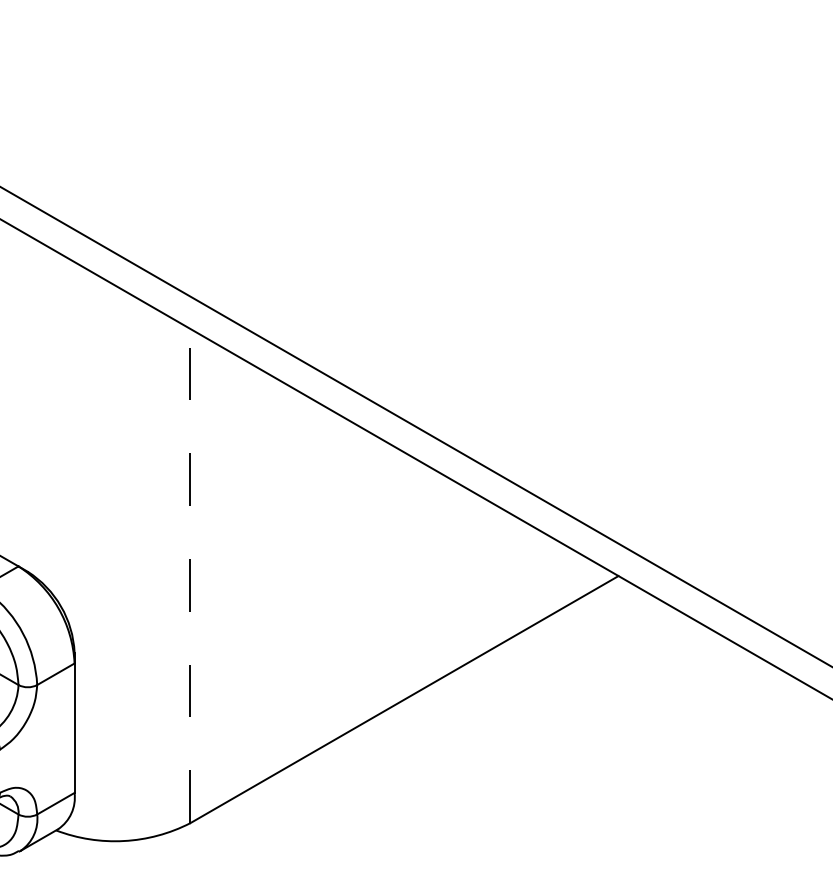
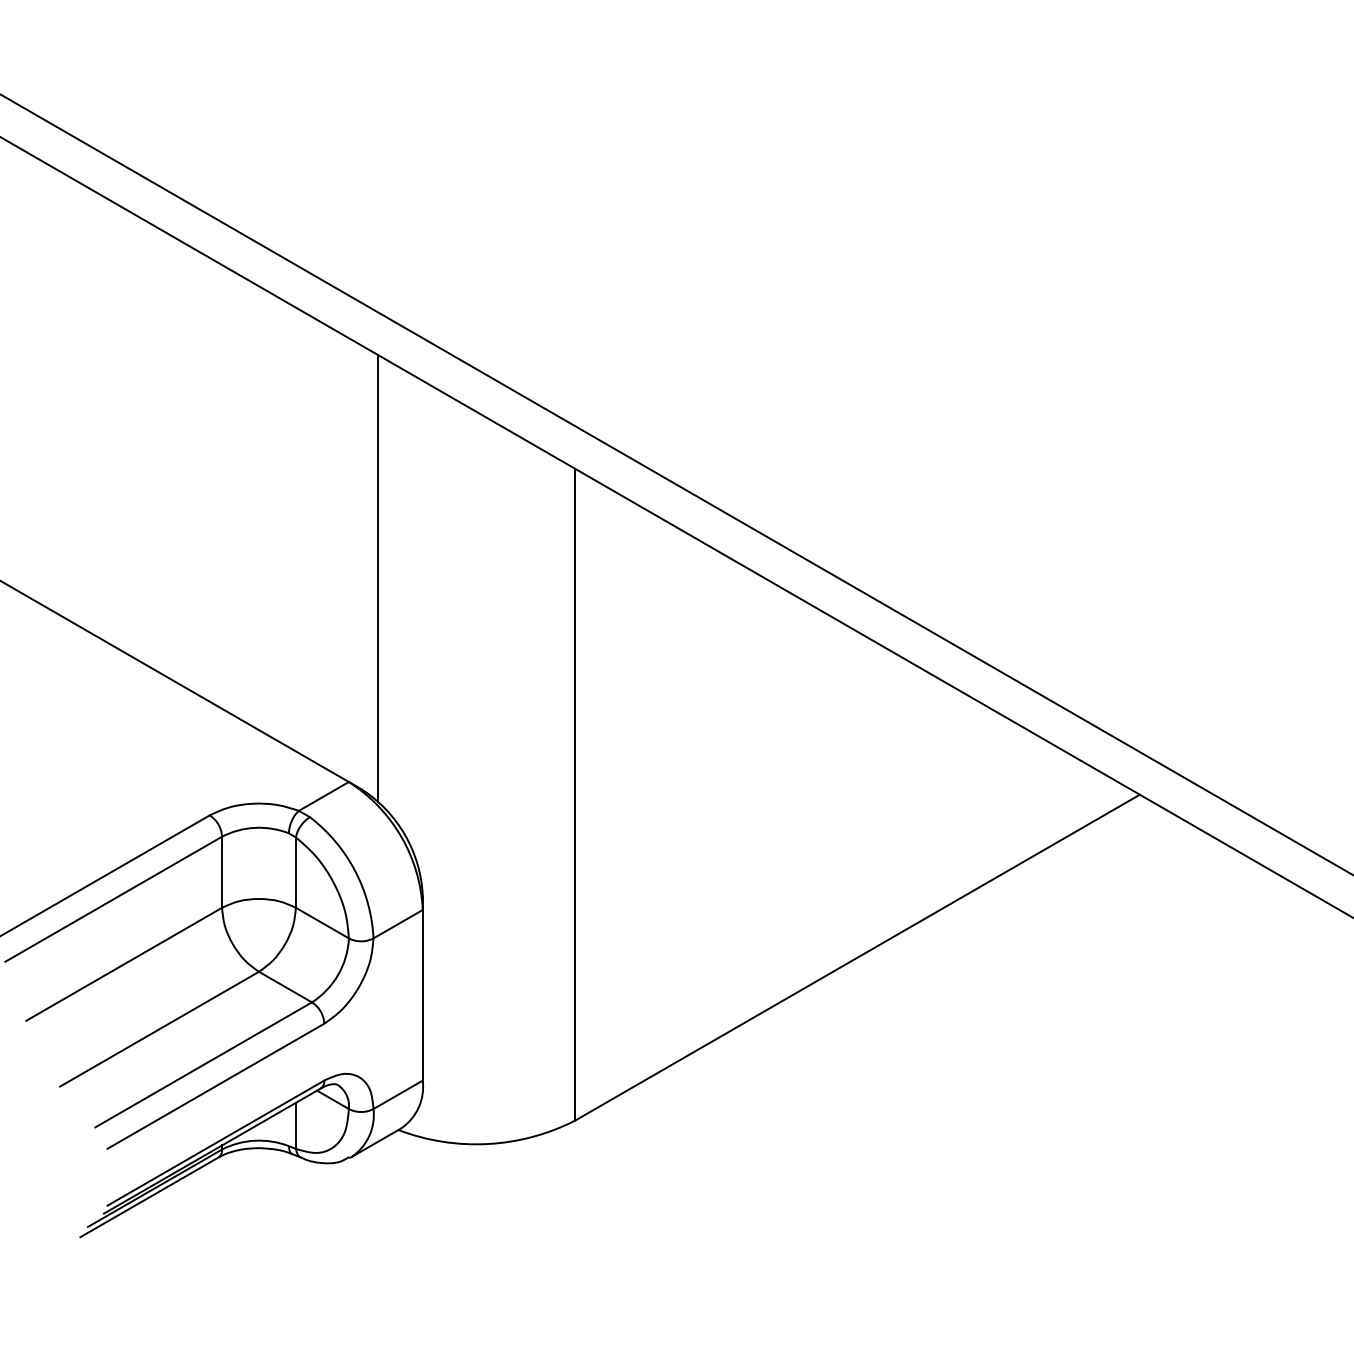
line: (40, 412) -> (378, 578), added
line: (190, 575) -> (575, 794), dashed -> solid

